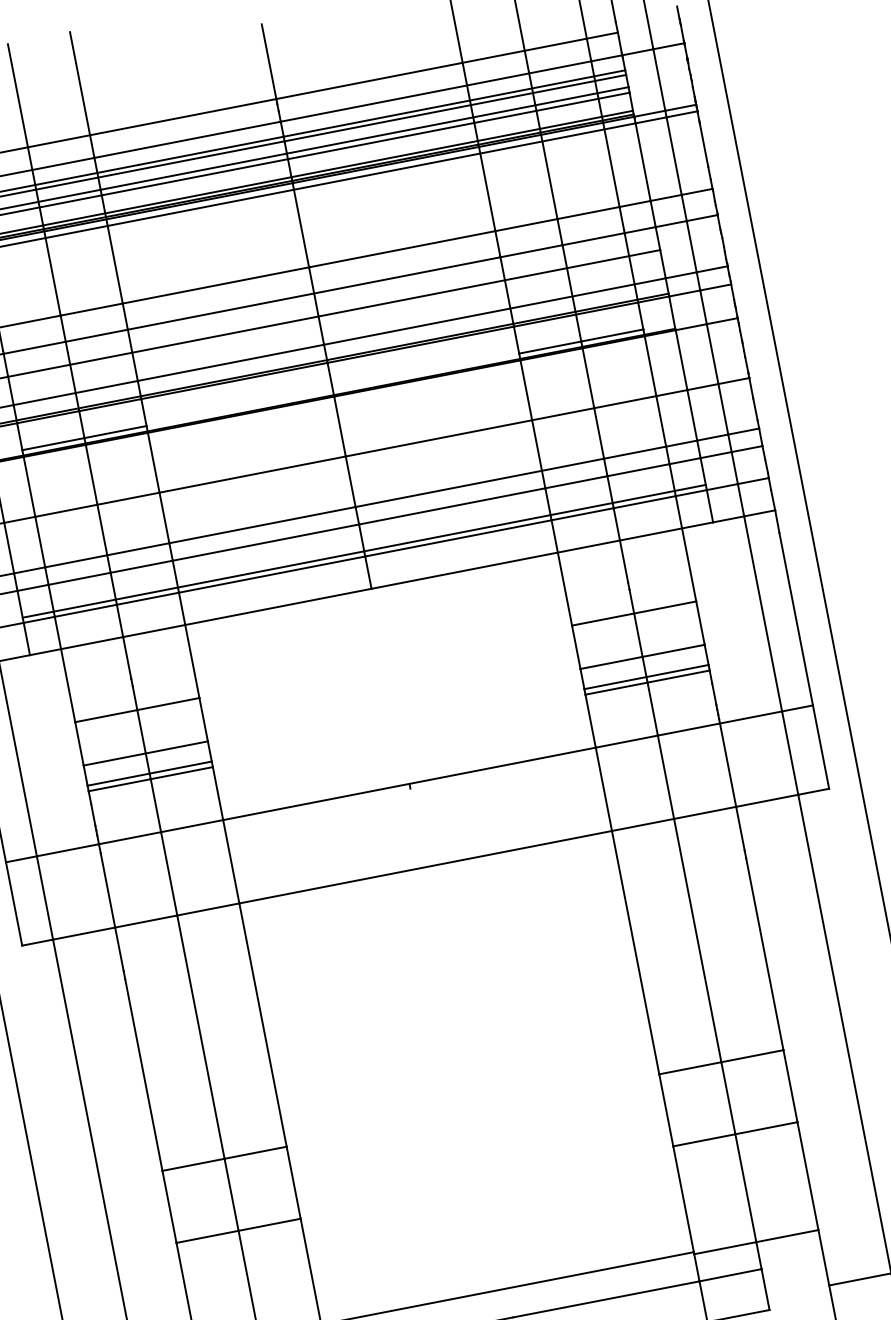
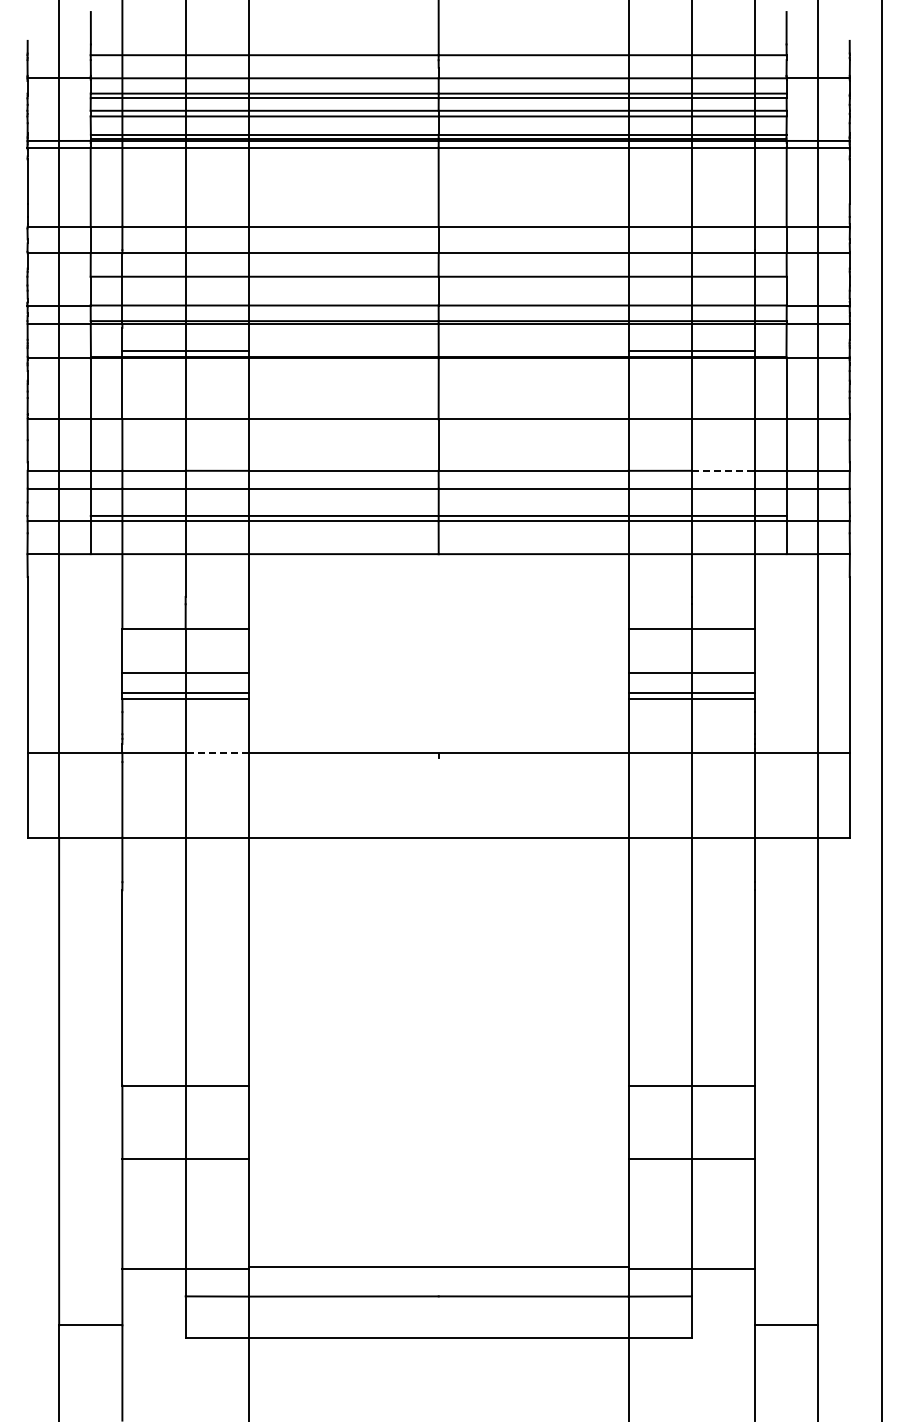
line: (635, 452) -> (723, 470), solid -> dashed
line: (192, 825) -> (217, 752), solid -> dashed

